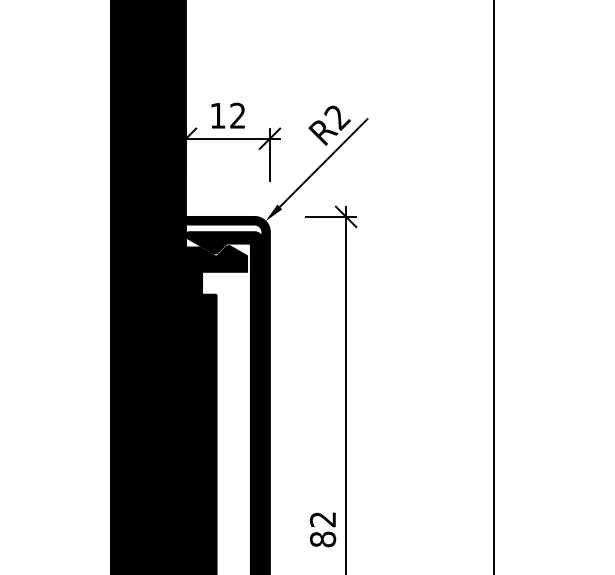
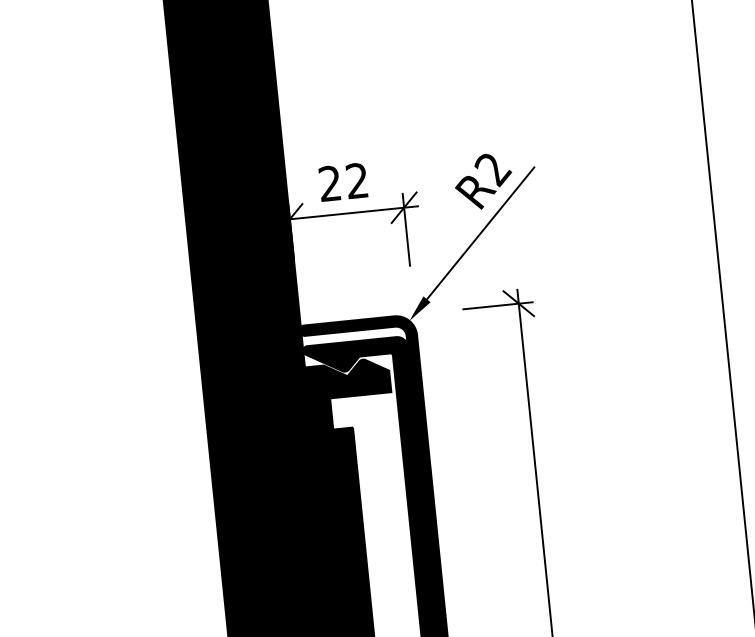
text: (217, 115) -> (329, 183), 12 -> 22

